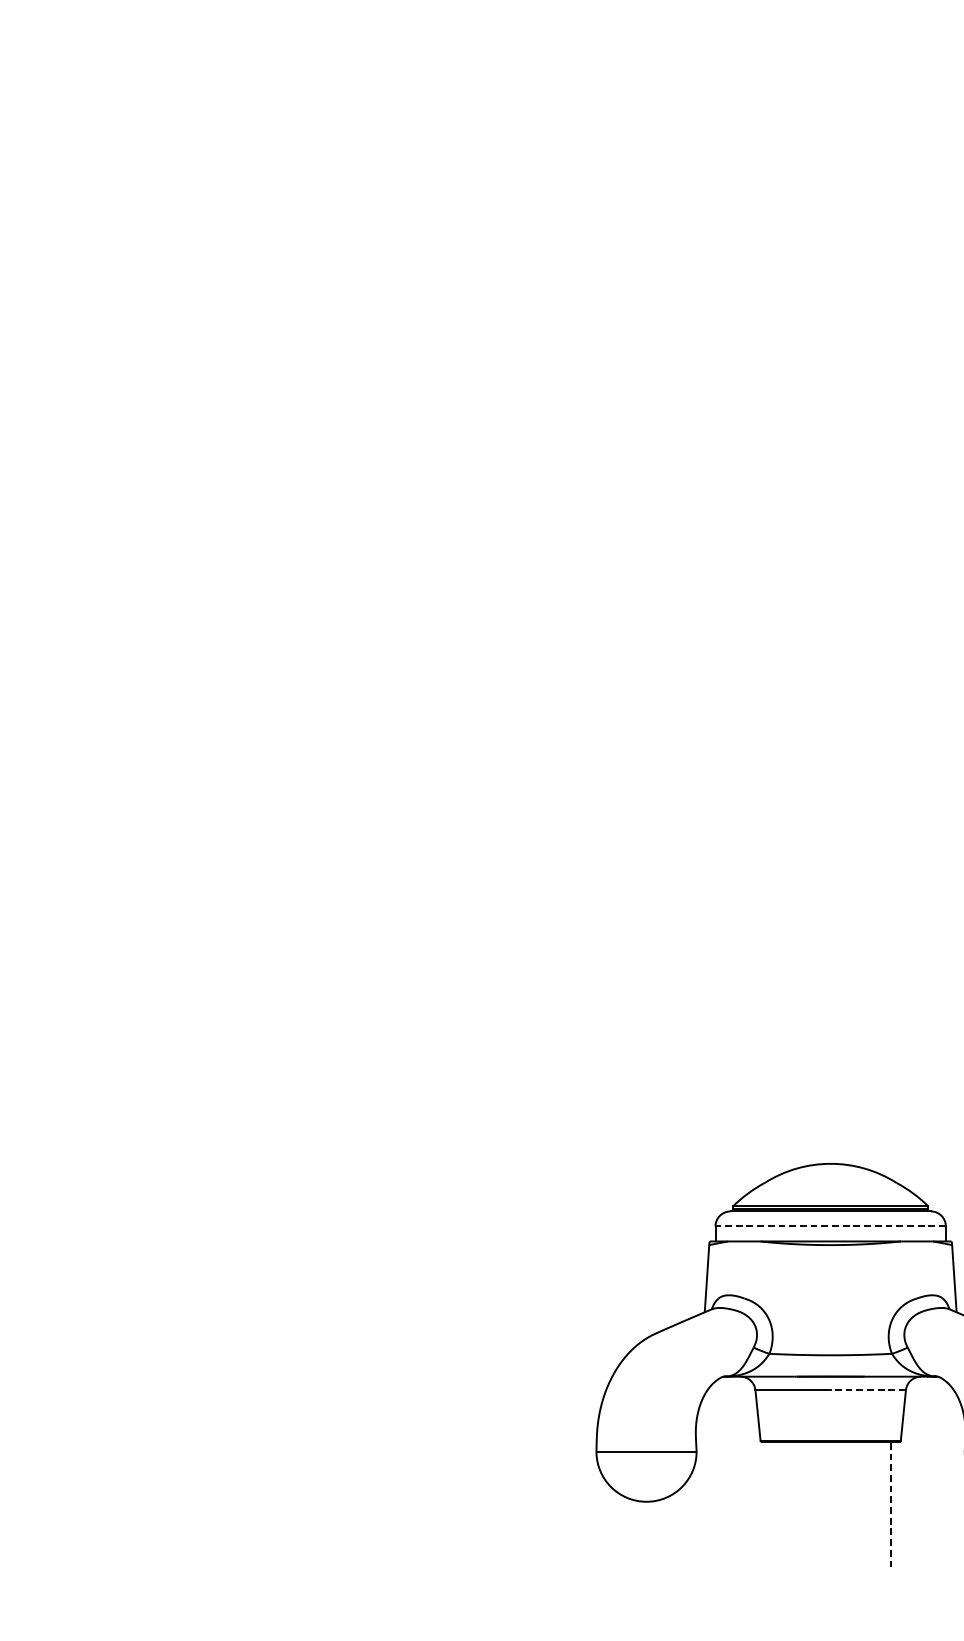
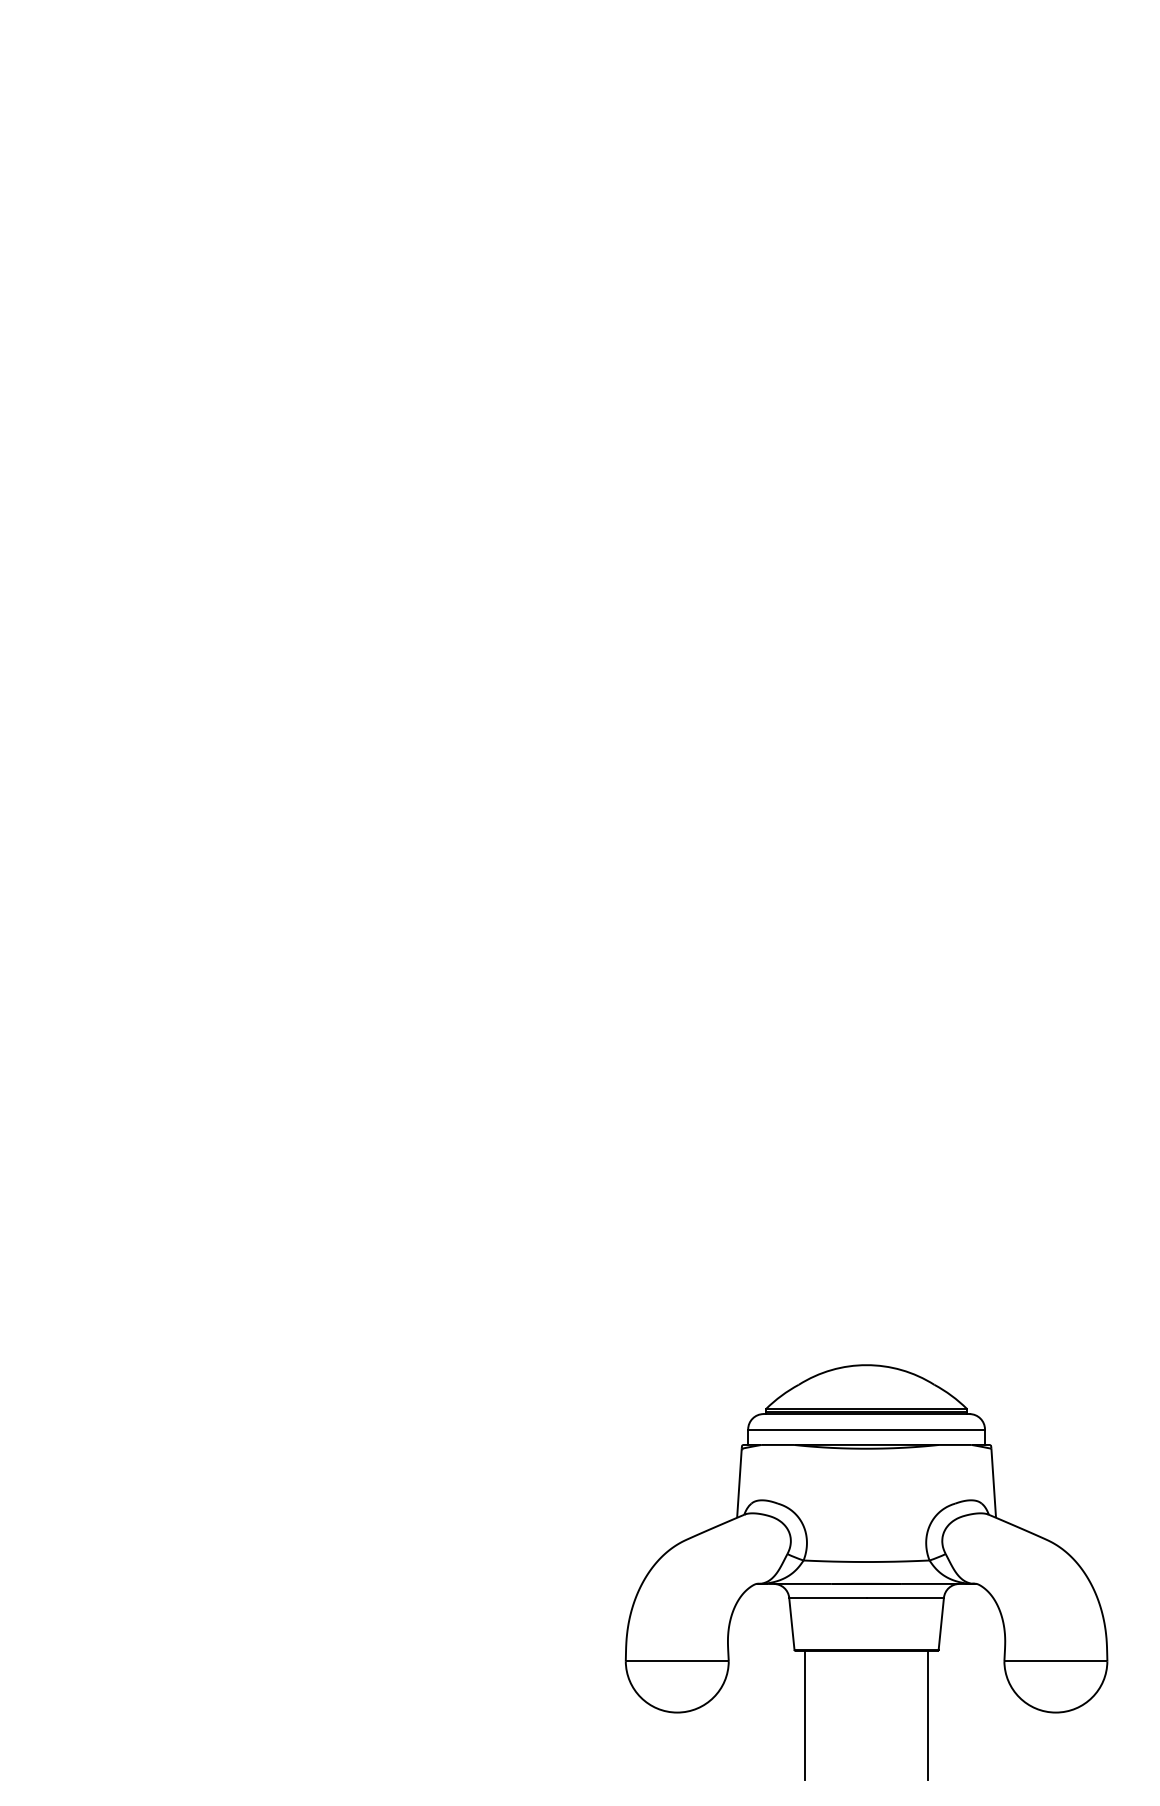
line: (830, 1226) -> (866, 1429), dashed -> solid
line: (868, 1389) -> (905, 1597), dashed -> solid
line: (770, 1503) -> (804, 1714), added
line: (890, 1504) -> (928, 1715), dashed -> solid

